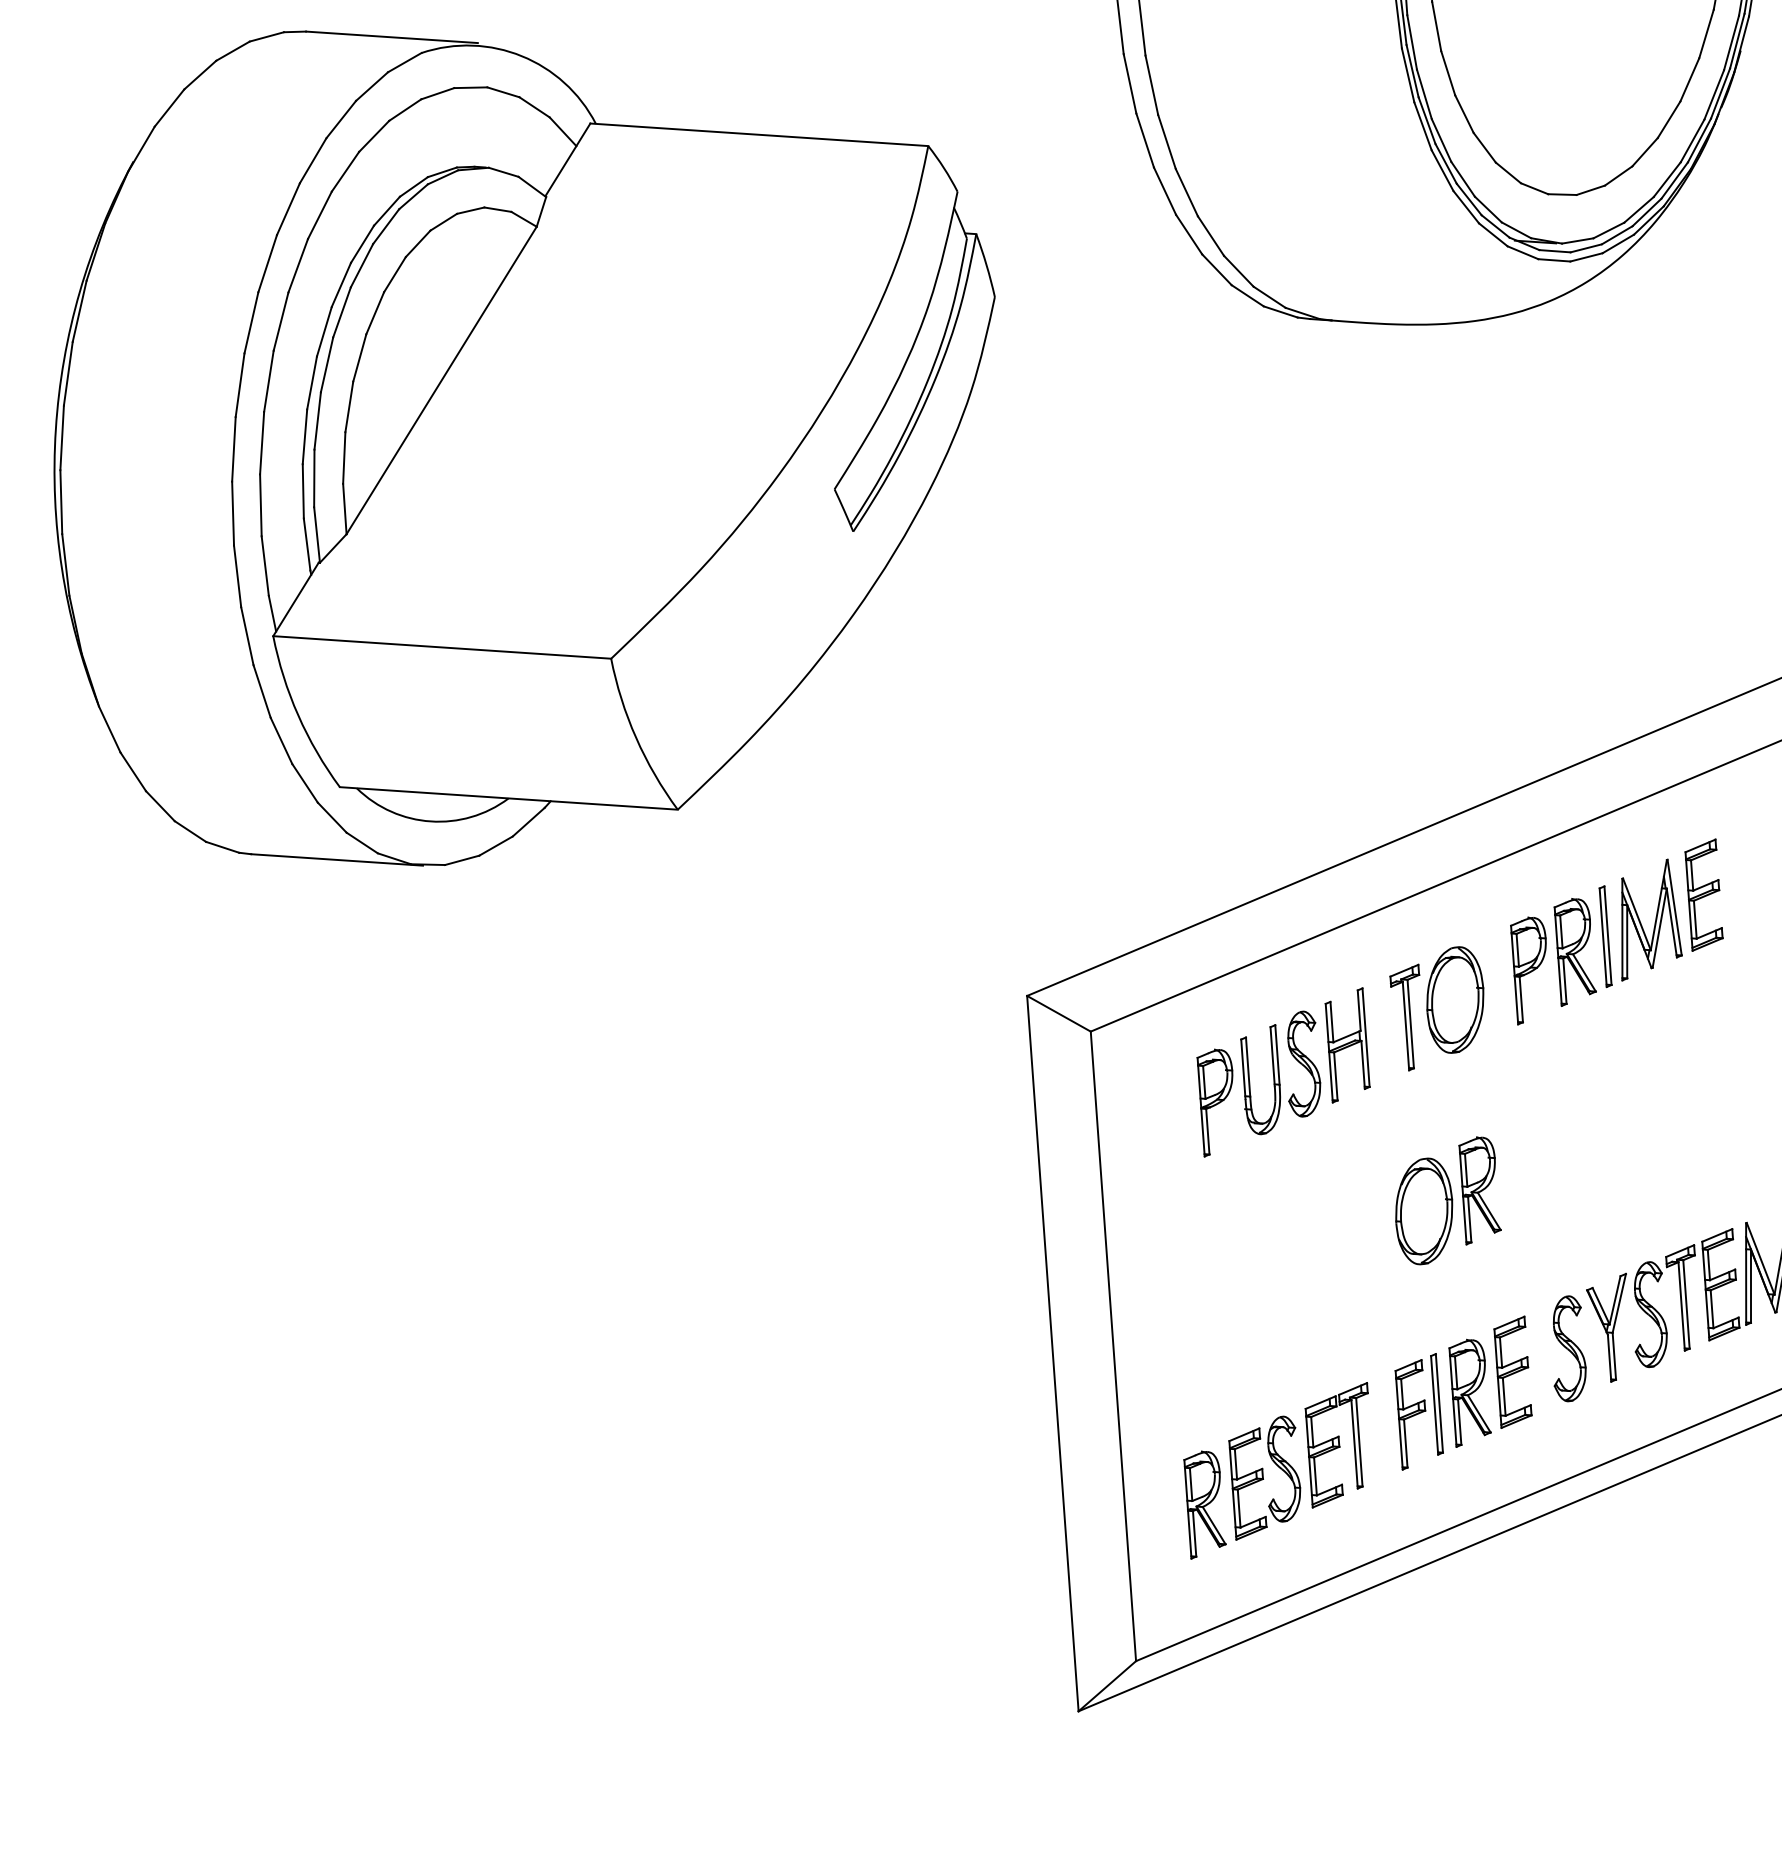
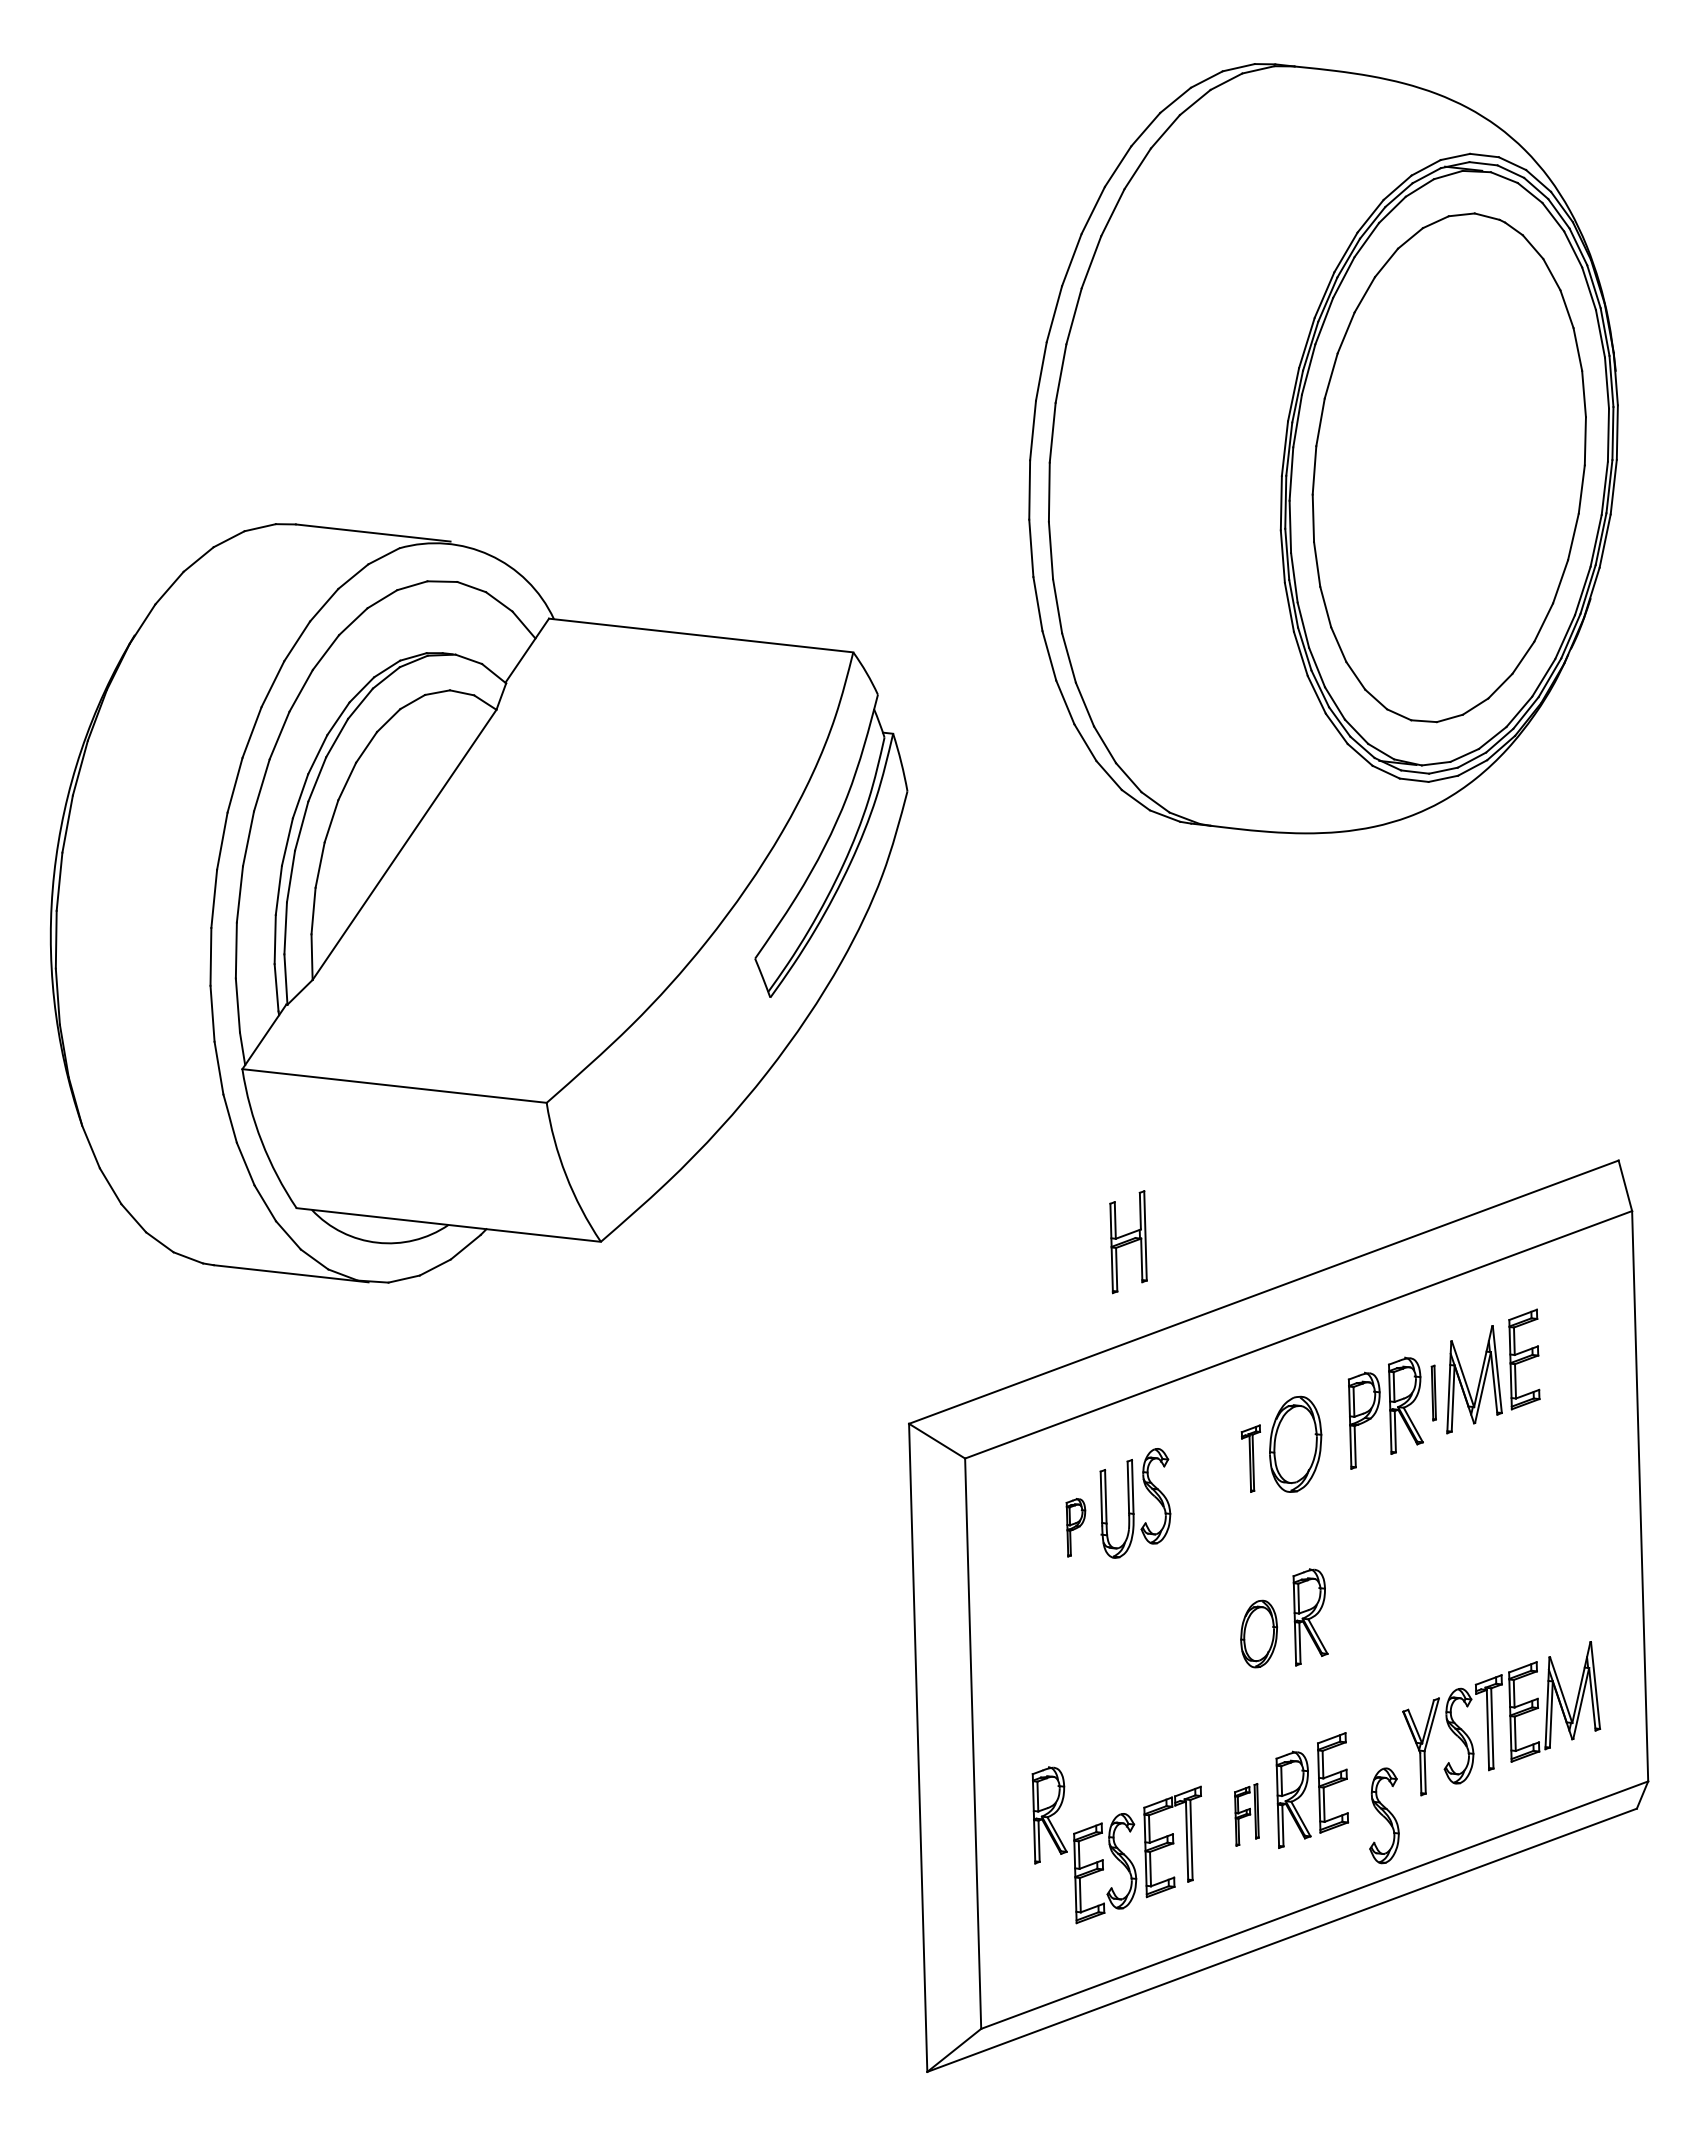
part: (1605, 936) -> (1433, 1392), size x0.6
part: (1406, 1017) -> (1250, 1458), size x0.7
part: (1347, 1045) -> (1128, 1242), moved
part: (1216, 1102) -> (1075, 1527), size x0.6
part: (1423, 1210) -> (1258, 1633), size x0.7
part: (1568, 1348) -> (1384, 1815), moved
part: (1418, 1411) -> (1246, 1814), size x0.6
part: (1204, 1504) -> (1049, 1815), moved

